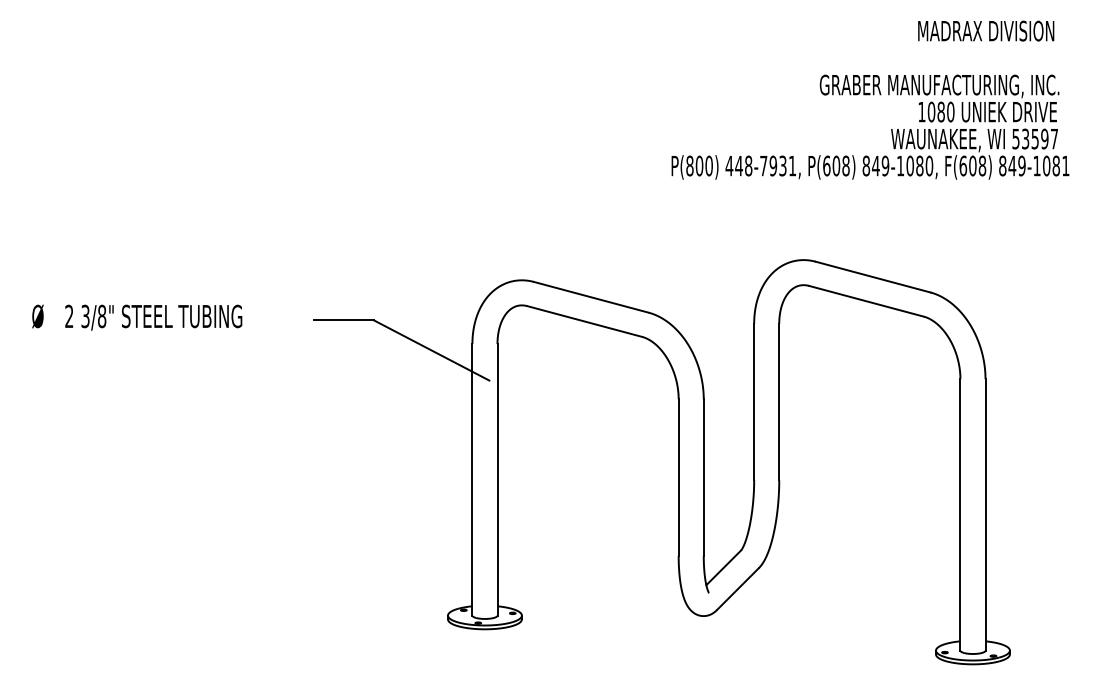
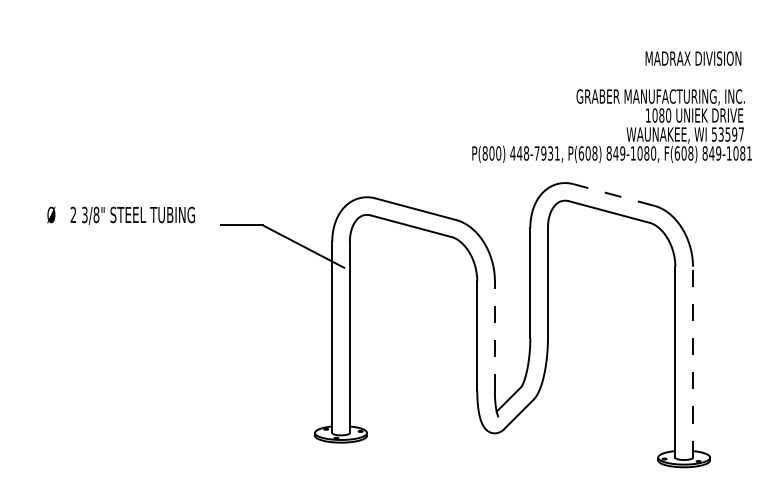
text: (870, 99) -> (612, 106), moved
line: (872, 276) -> (613, 194), solid -> dashed
text: (137, 317) -> (121, 215), moved
line: (703, 477) -> (494, 335), solid -> dashed
line: (985, 514) -> (692, 361), solid -> dashed

